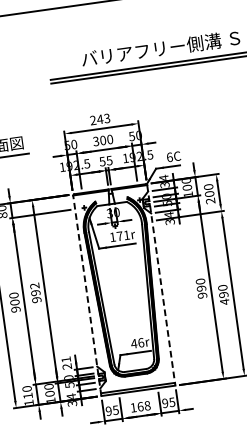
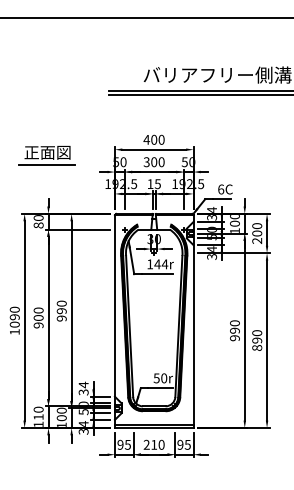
text: (99, 119) -> (153, 139), 243 -> 400
text: (102, 162) -> (150, 184), 55 -> 15
text: (123, 235) -> (161, 264), 171r -> 144r
text: (34, 285) -> (61, 303), 992 -> 990
line: (161, 286) -> (193, 322), dashed -> solid
line: (86, 295) -> (114, 321), dashed -> solid
text: (224, 301) -> (257, 347), 490 -> 890
text: (137, 343) -> (160, 378), 46r -> 50r
text: (66, 363) -> (83, 388), 21 -> 34
text: (139, 406) -> (153, 444), 168 -> 210

